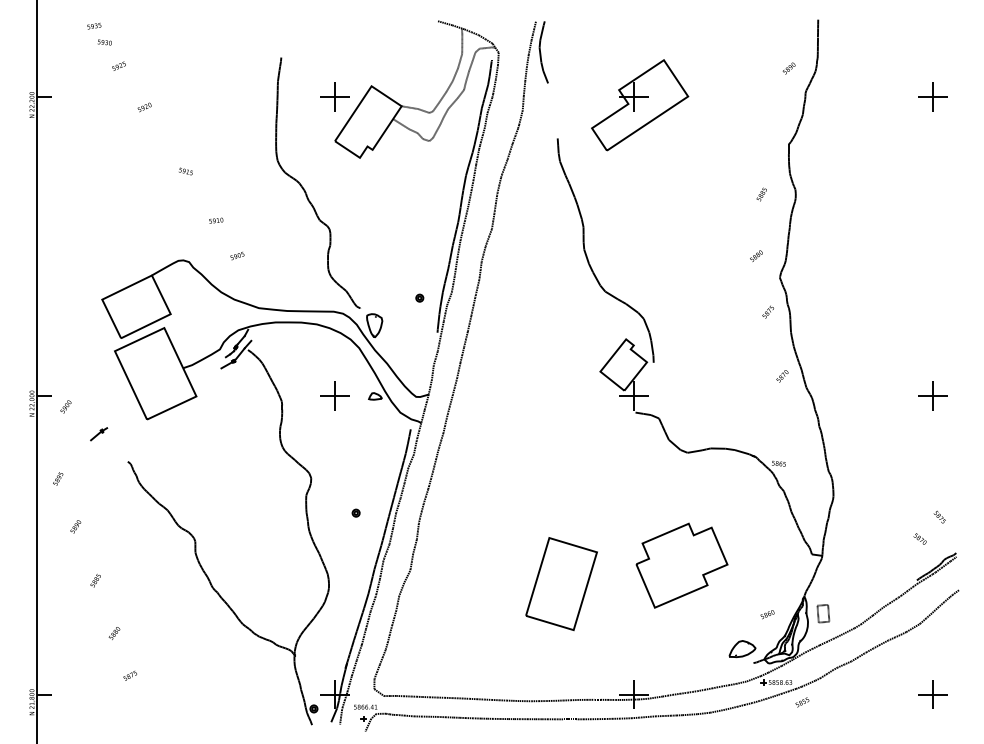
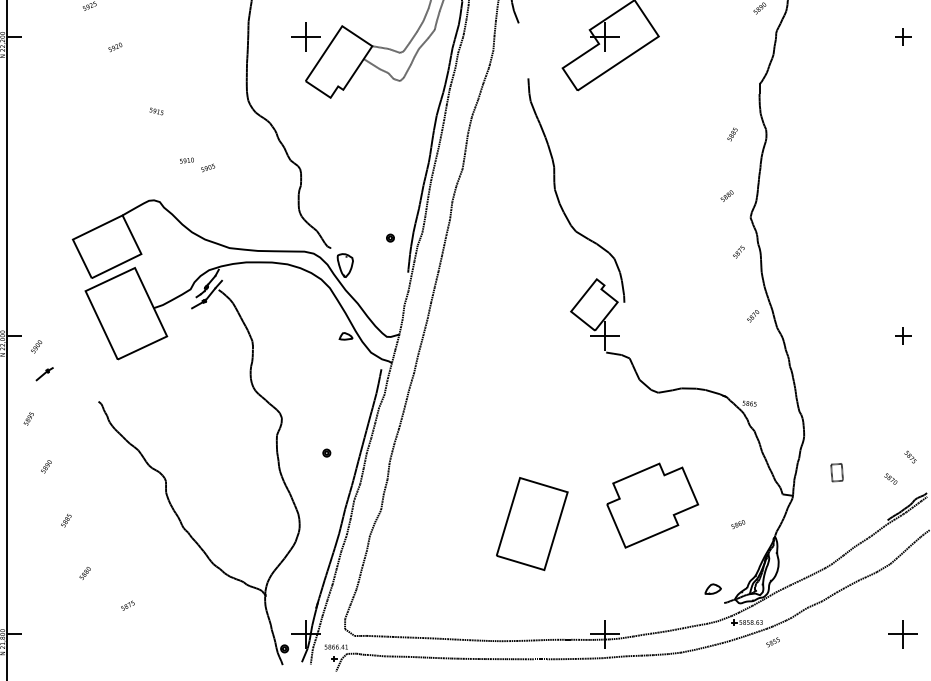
part: (932, 96) -> (903, 36), size x0.6
text: (237, 255) -> (208, 167), moved
part: (334, 395) -> (305, 335), removed
part: (932, 395) -> (903, 335), size x0.6
part: (99, 434) -> (45, 374), moved
part: (823, 613) -> (837, 472), moved
text: (767, 614) -> (738, 524), moved
part: (742, 649) -> (713, 589), size x0.6
text: (129, 675) -> (127, 605), moved

